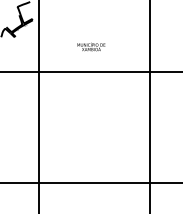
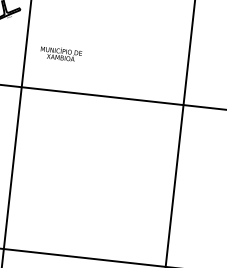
text: (91, 46) -> (61, 53), moved

